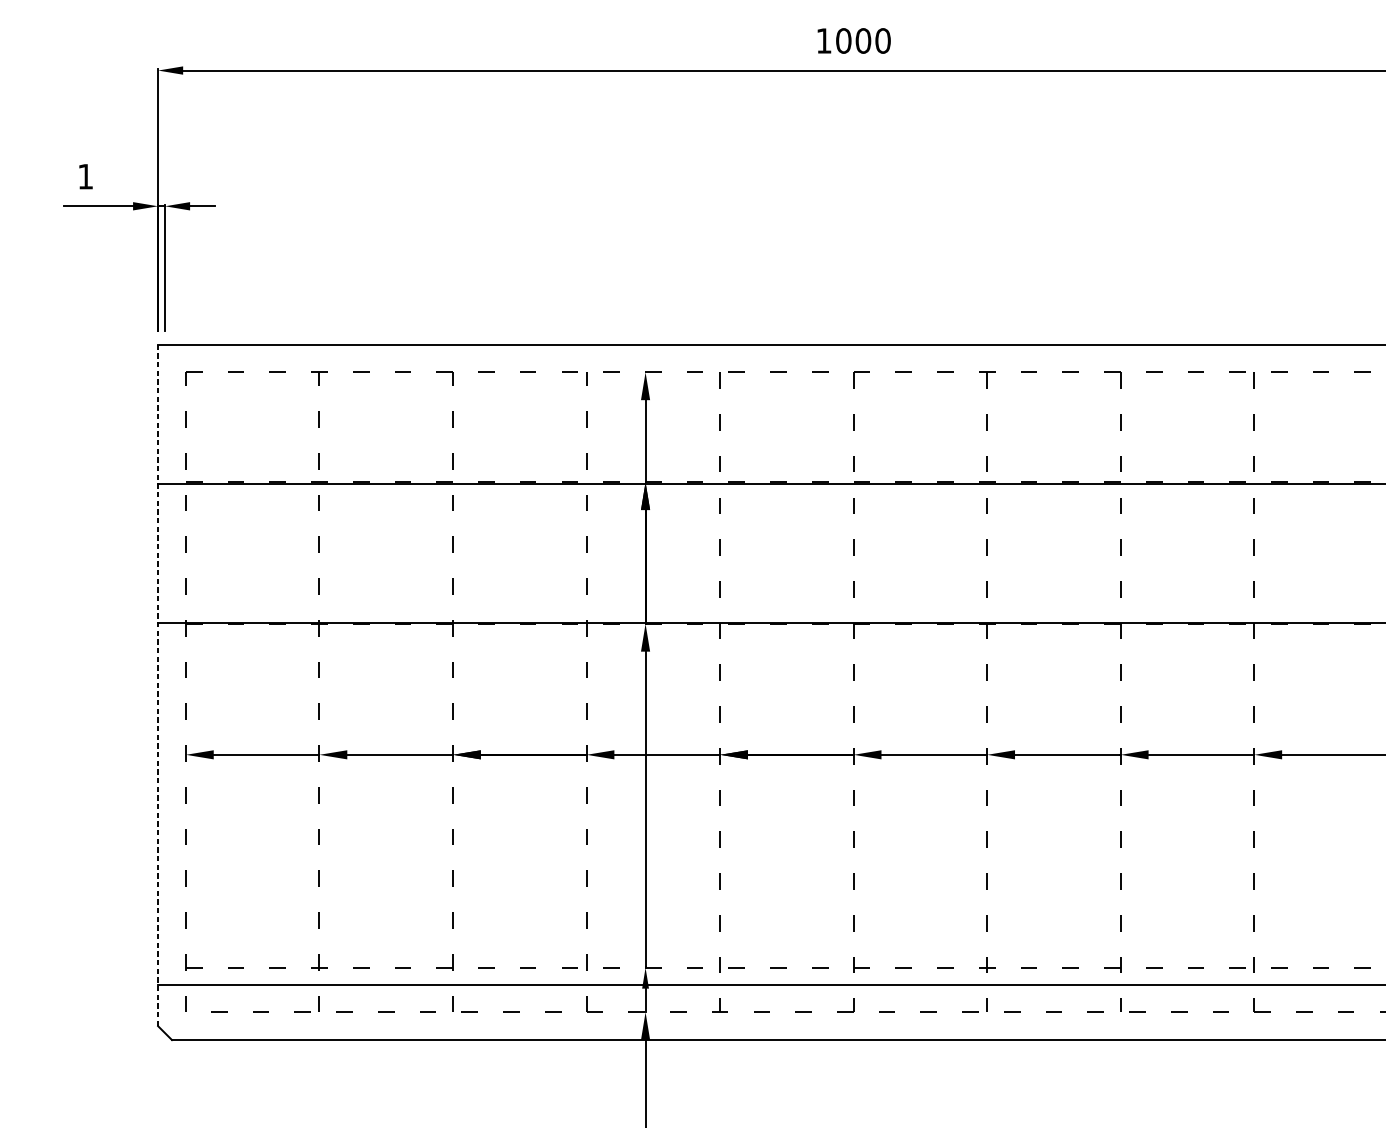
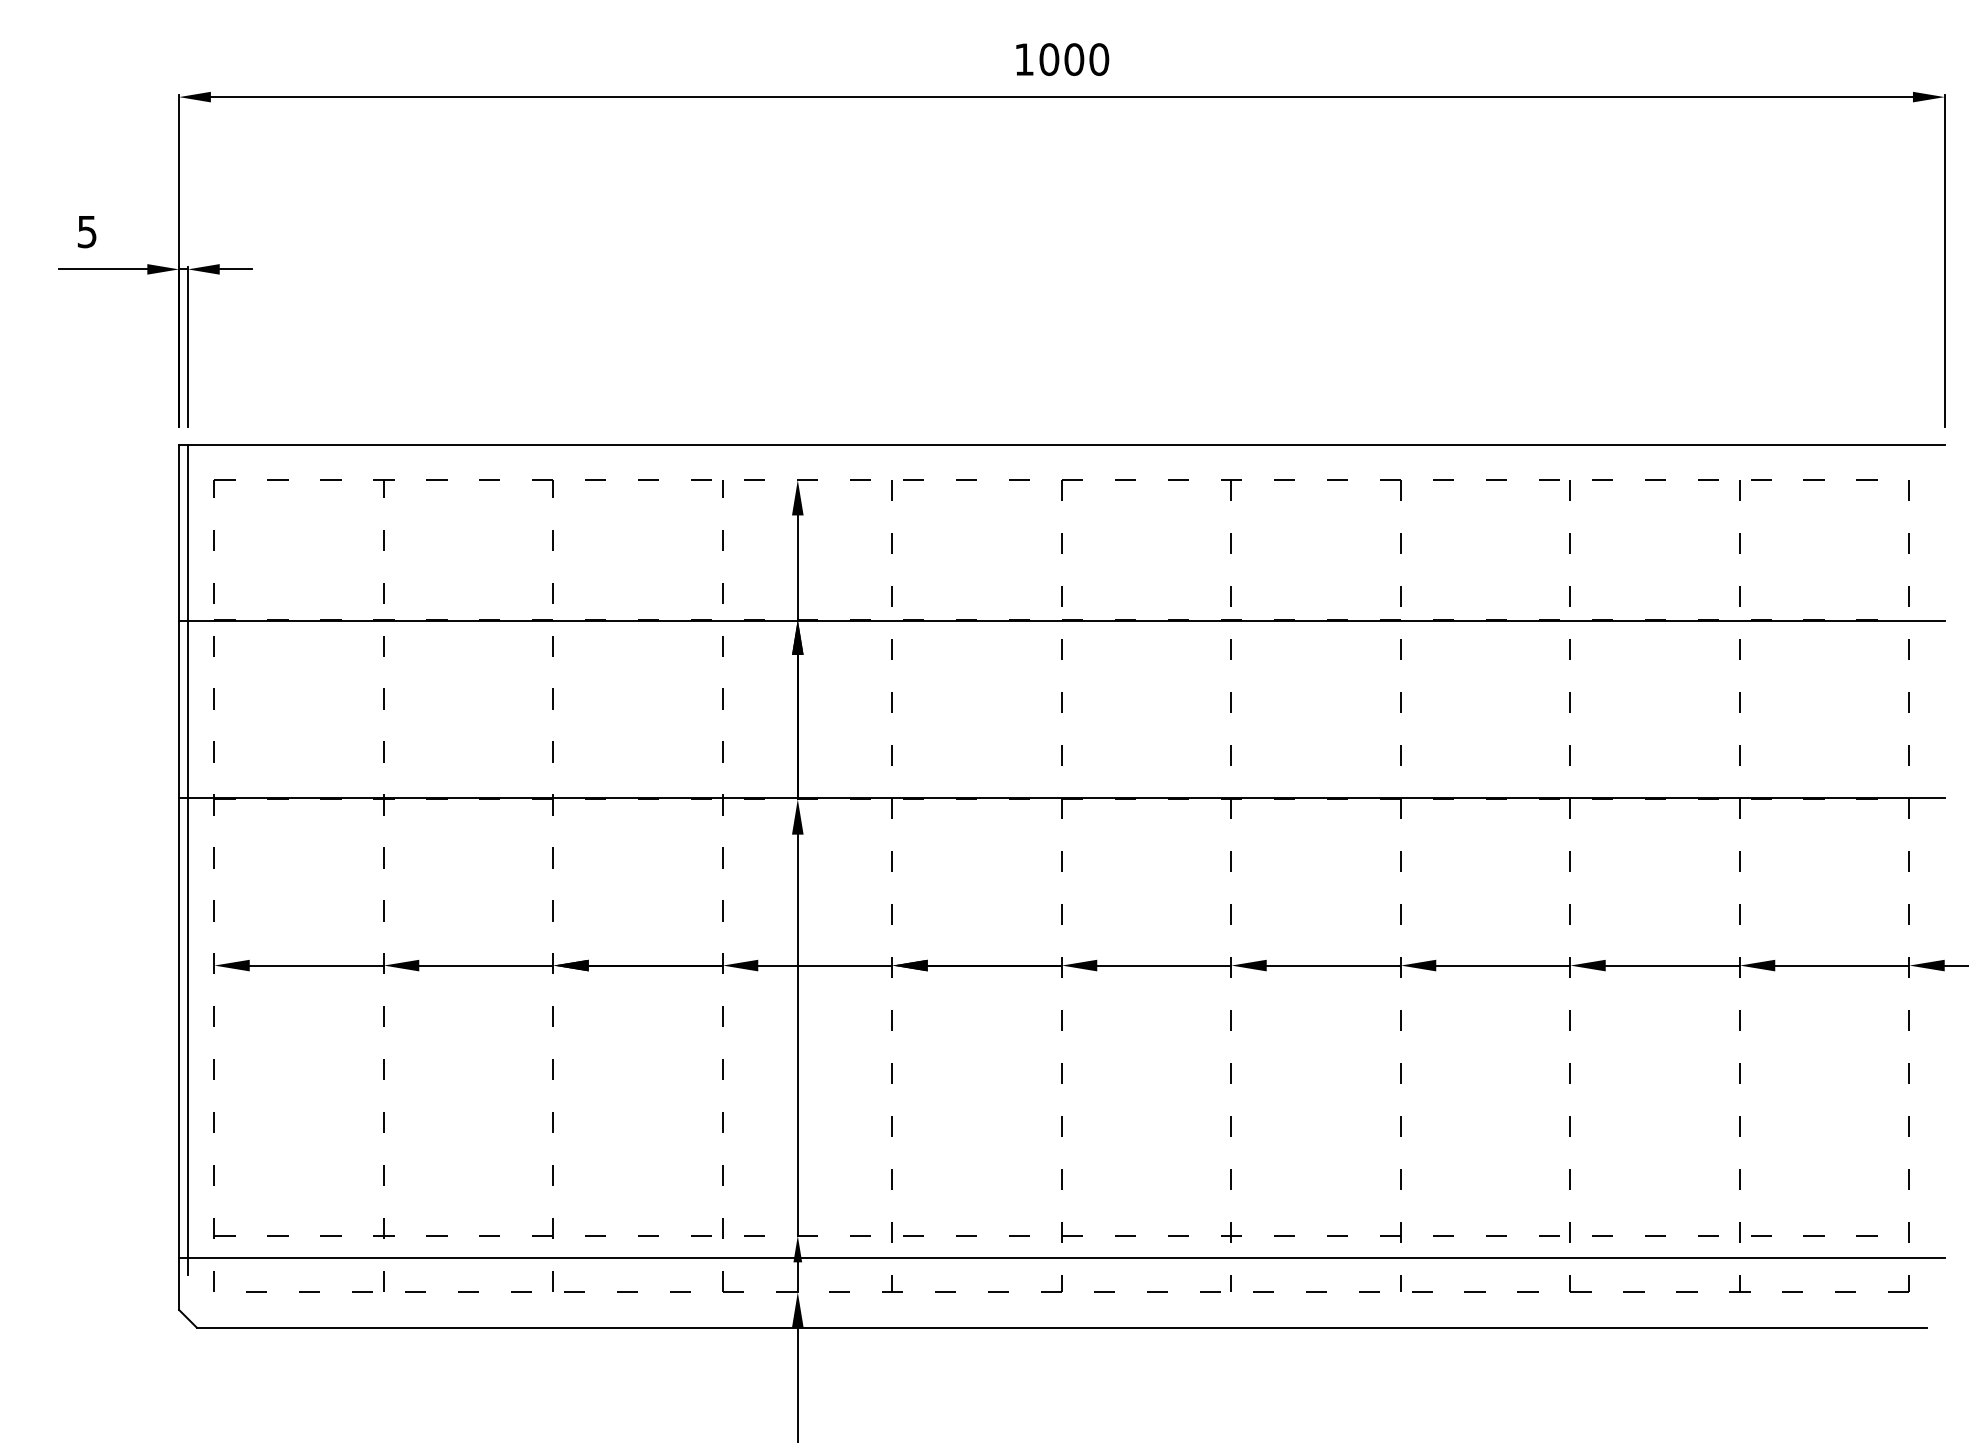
text: (85, 177) -> (86, 232), 1 -> 5
line: (164, 671) -> (187, 859), added
line: (158, 685) -> (179, 877), dashed -> solid

